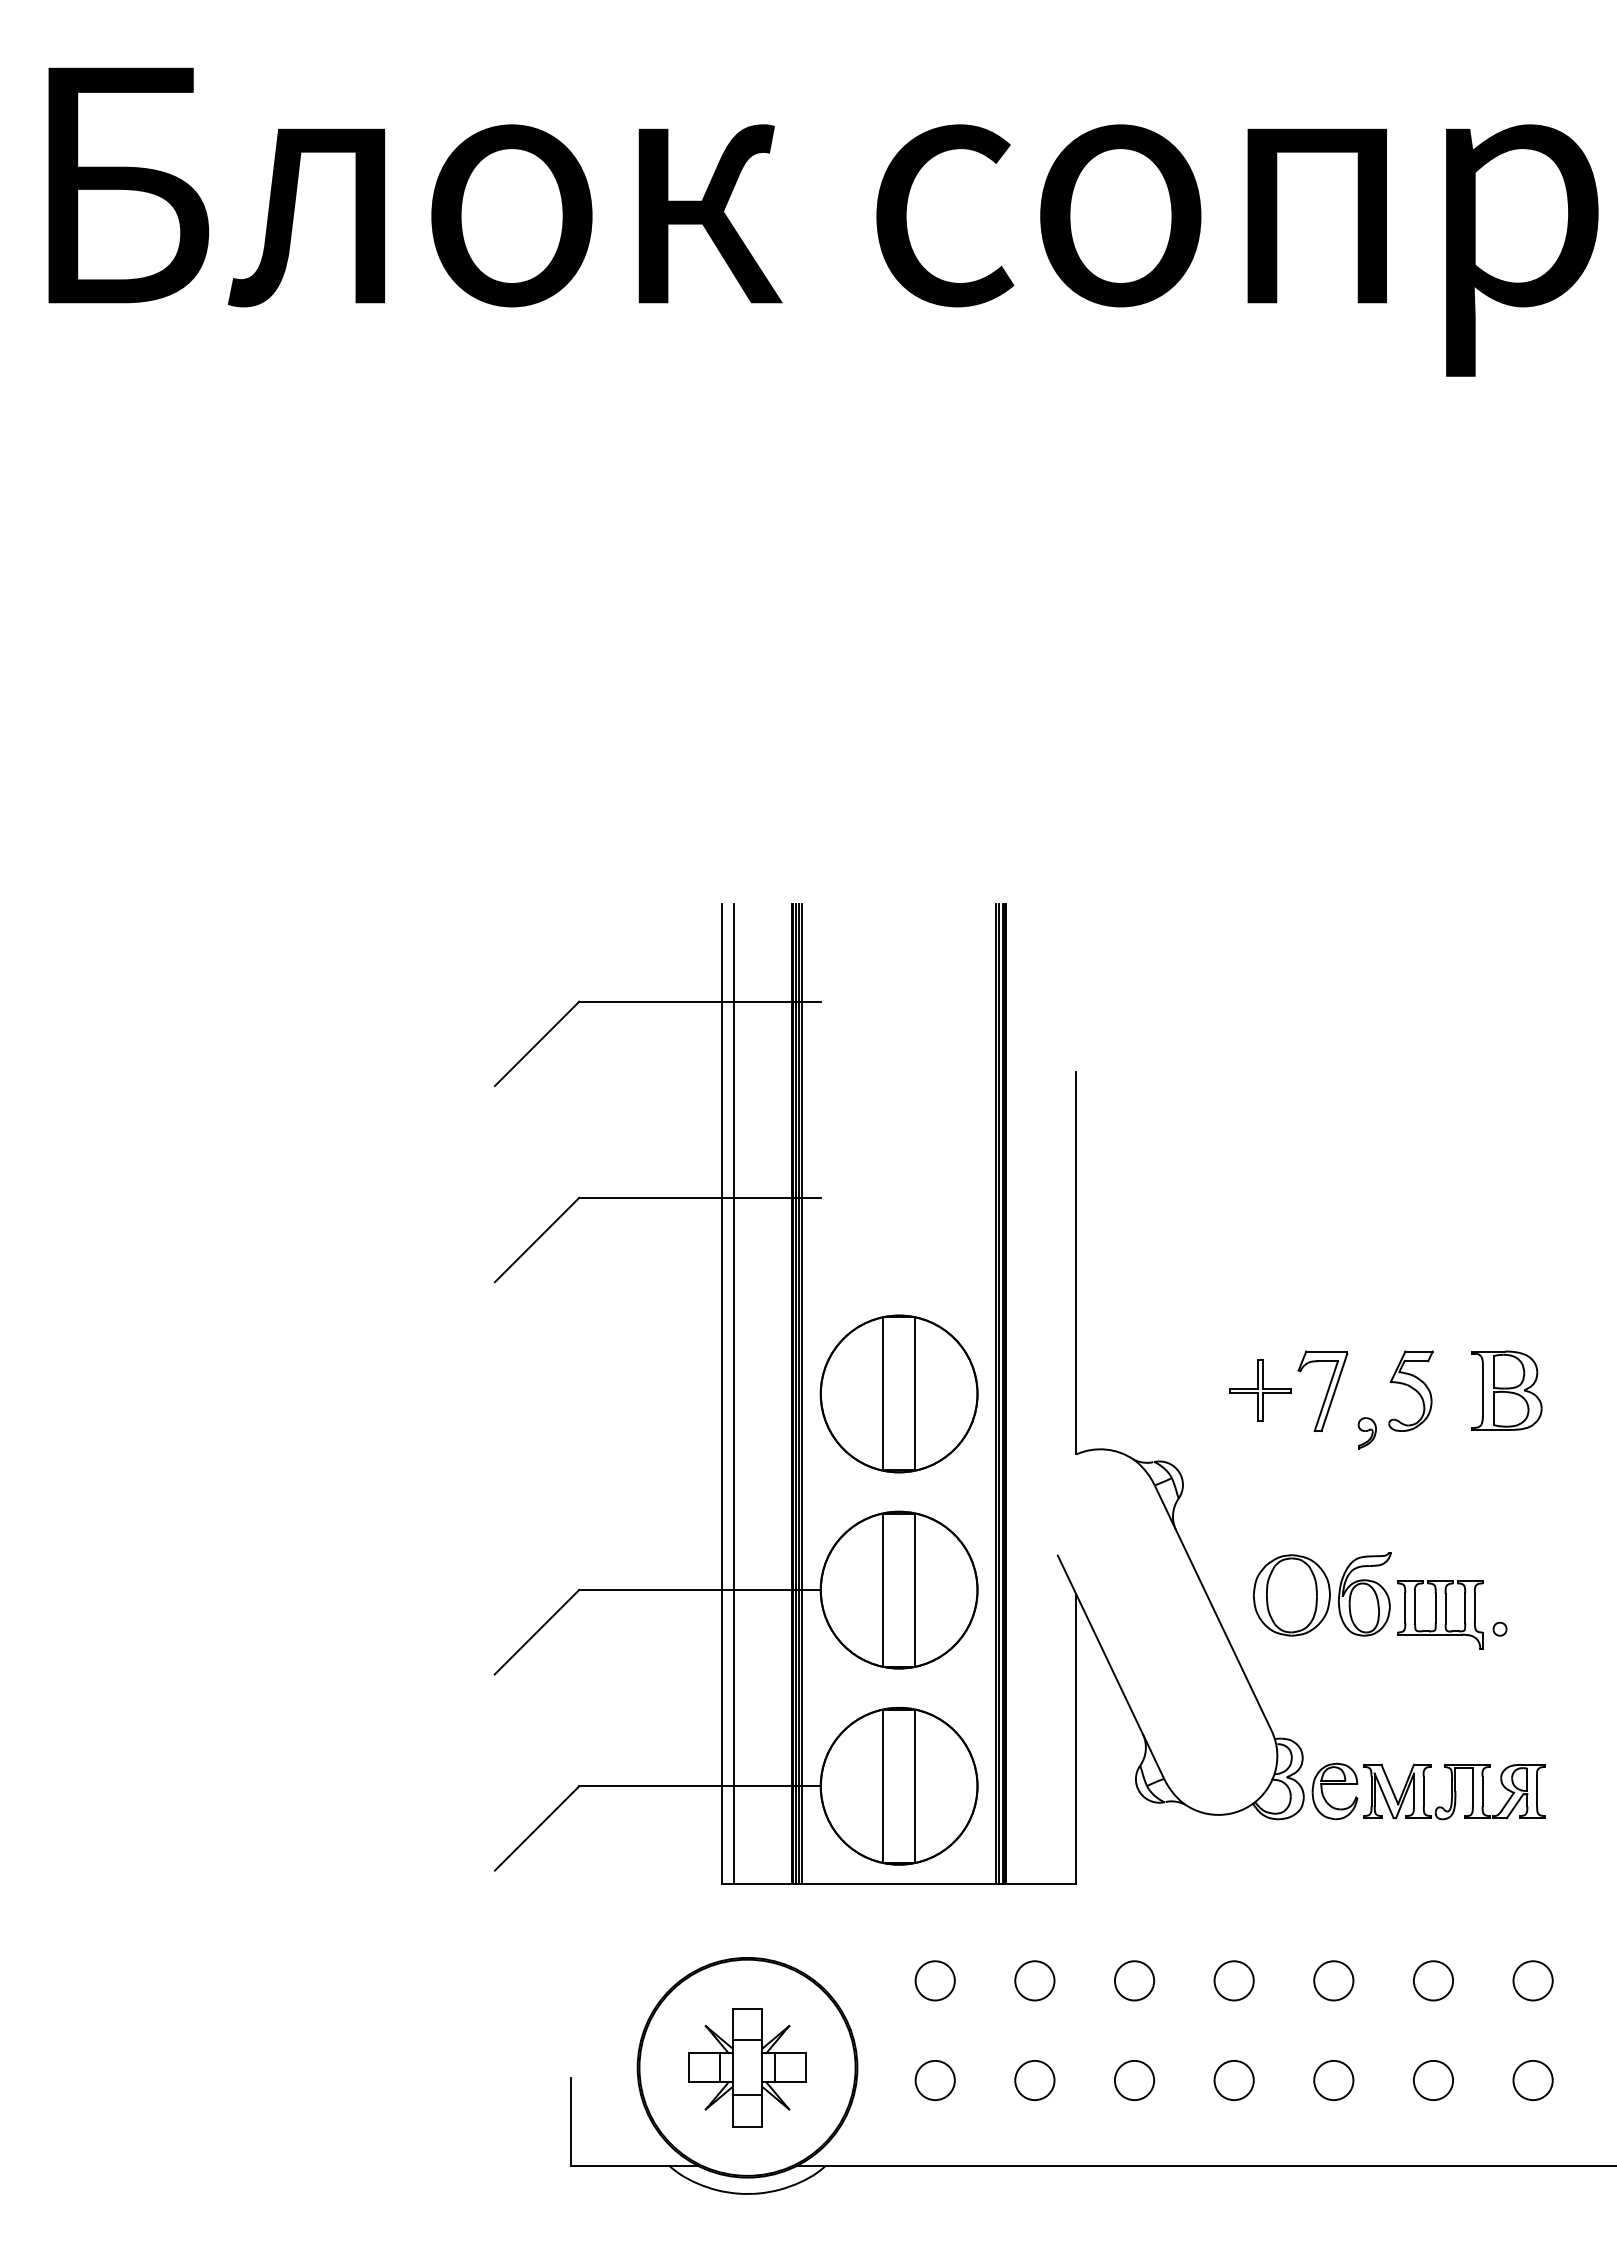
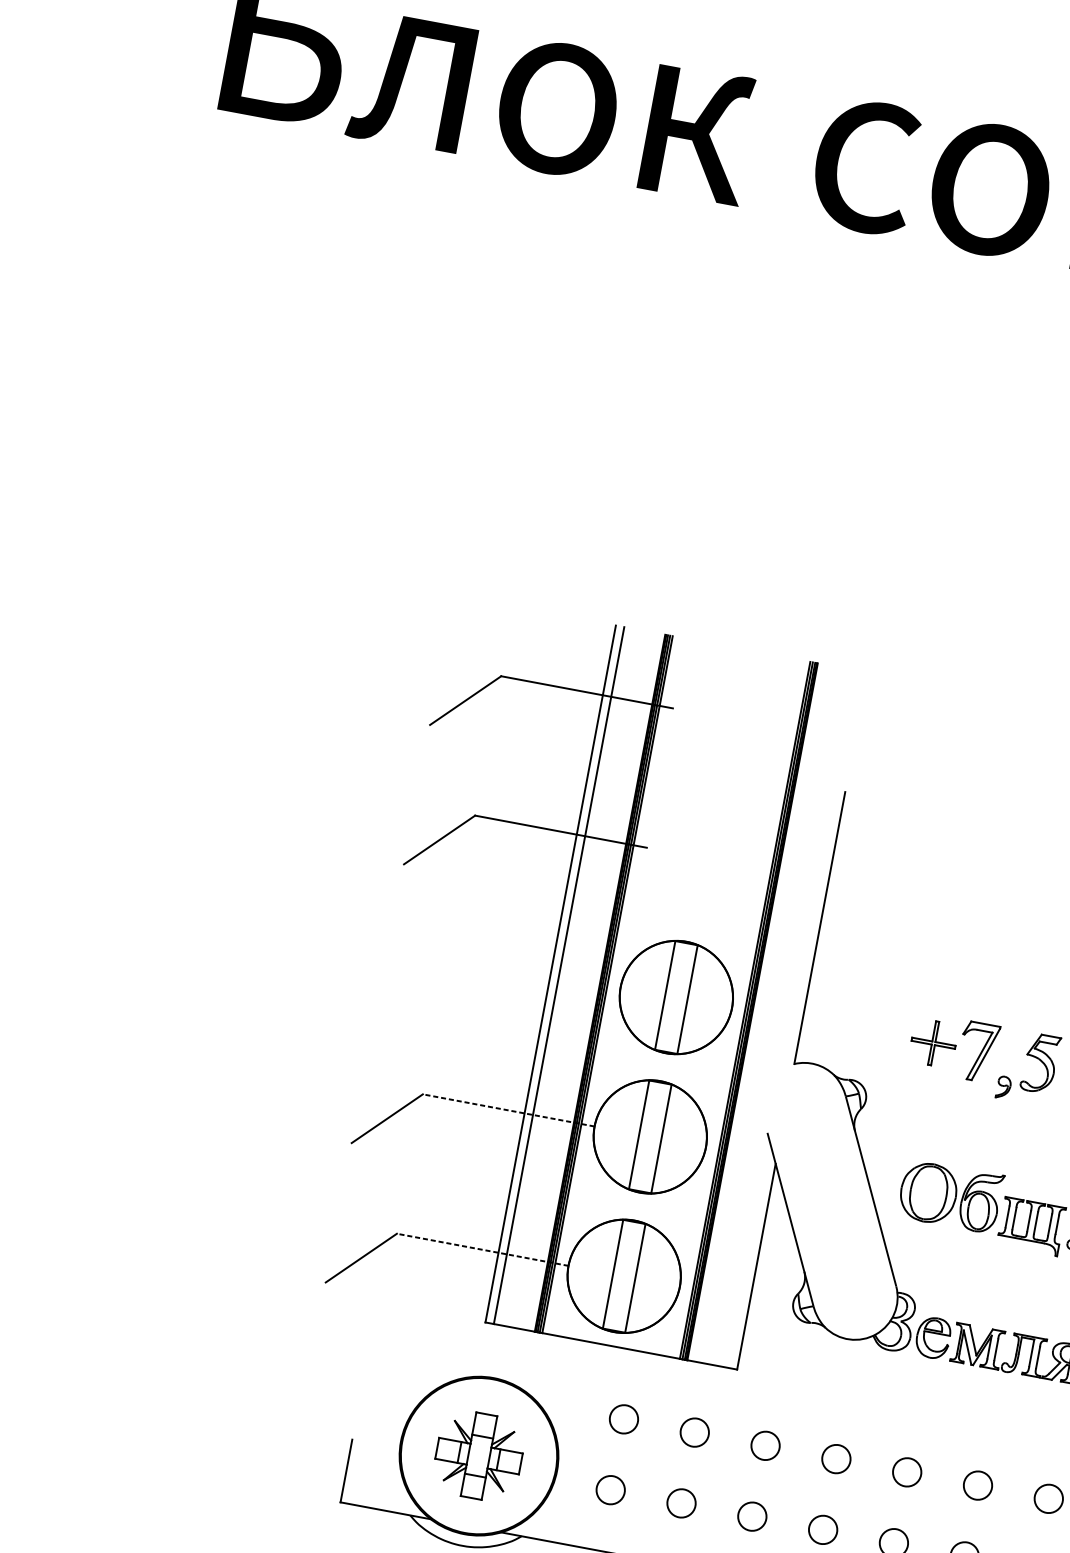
line: (699, 1590) -> (508, 1110), solid -> dashed
line: (700, 1786) -> (483, 1250), solid -> dashed

